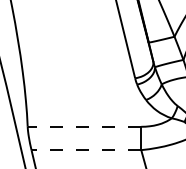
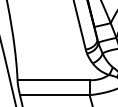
line: (84, 127) -> (53, 80), dashed -> solid
line: (85, 150) -> (54, 95), dashed -> solid

